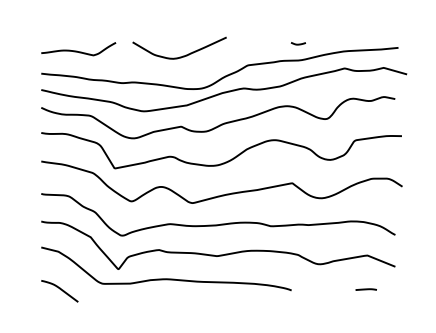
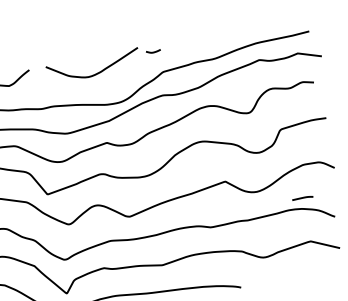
curve: (297, 43) -> (152, 51), moved
line: (365, 289) -> (301, 198), moved

